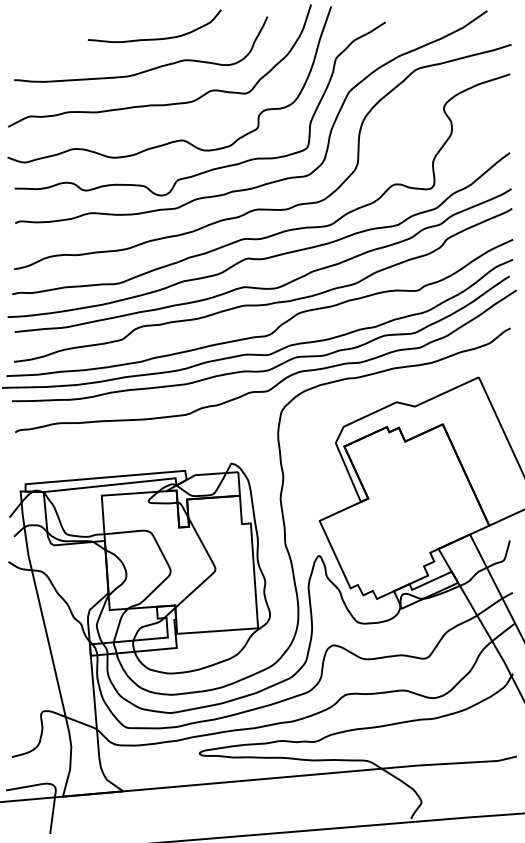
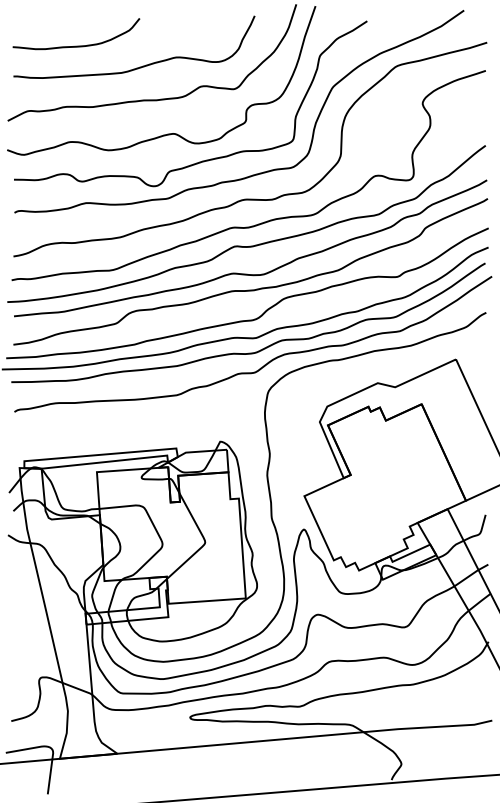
curve: (154, 38) -> (76, 45), moved

